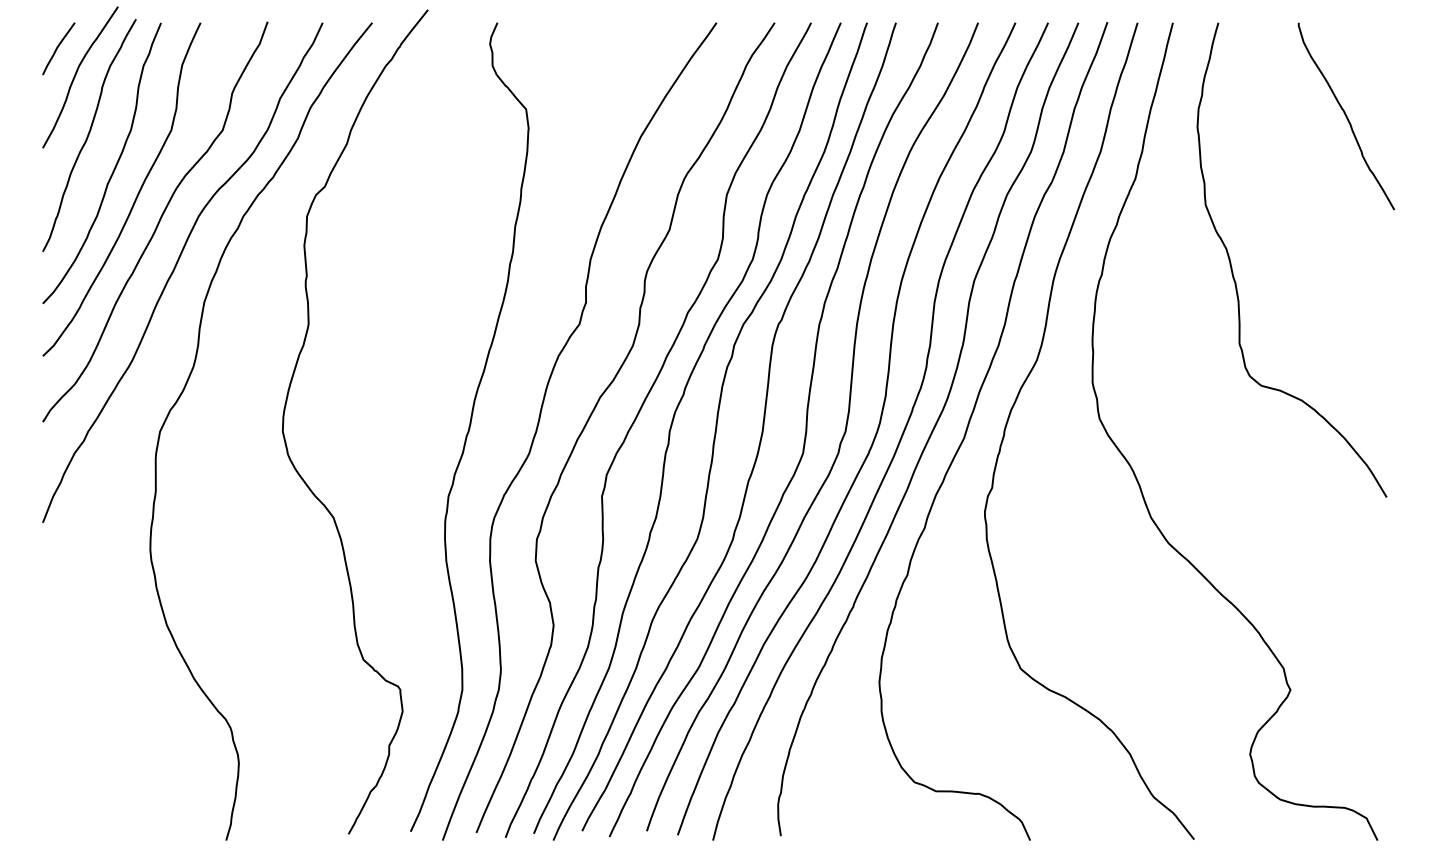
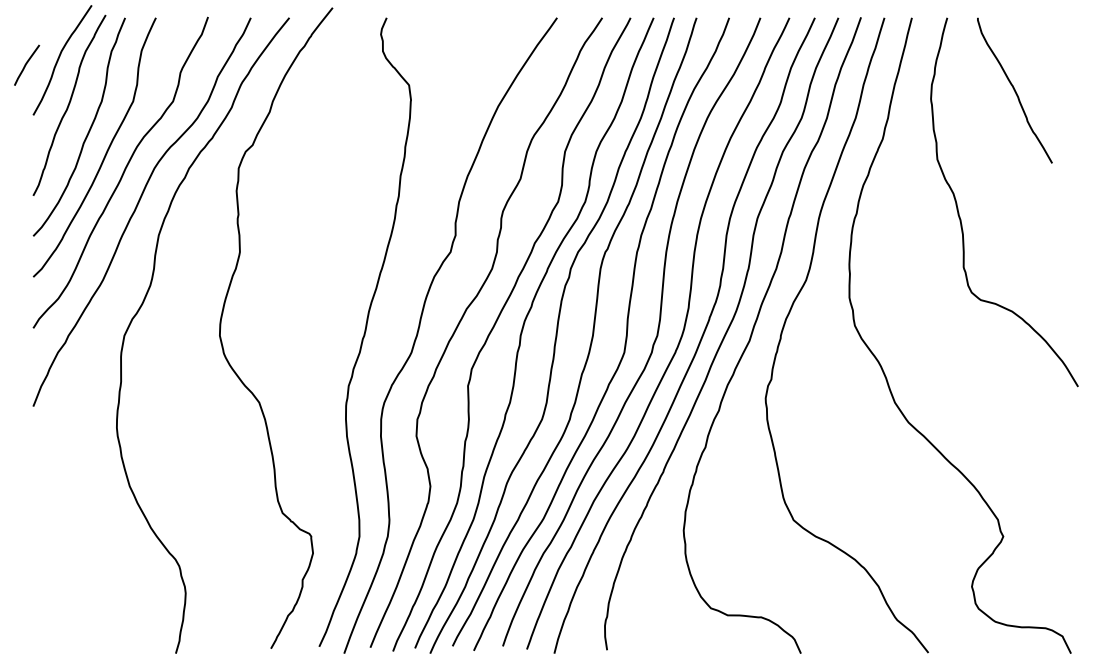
curve: (58, 47) -> (26, 64), moved
curve: (1345, 116) -> (1014, 90), moved

